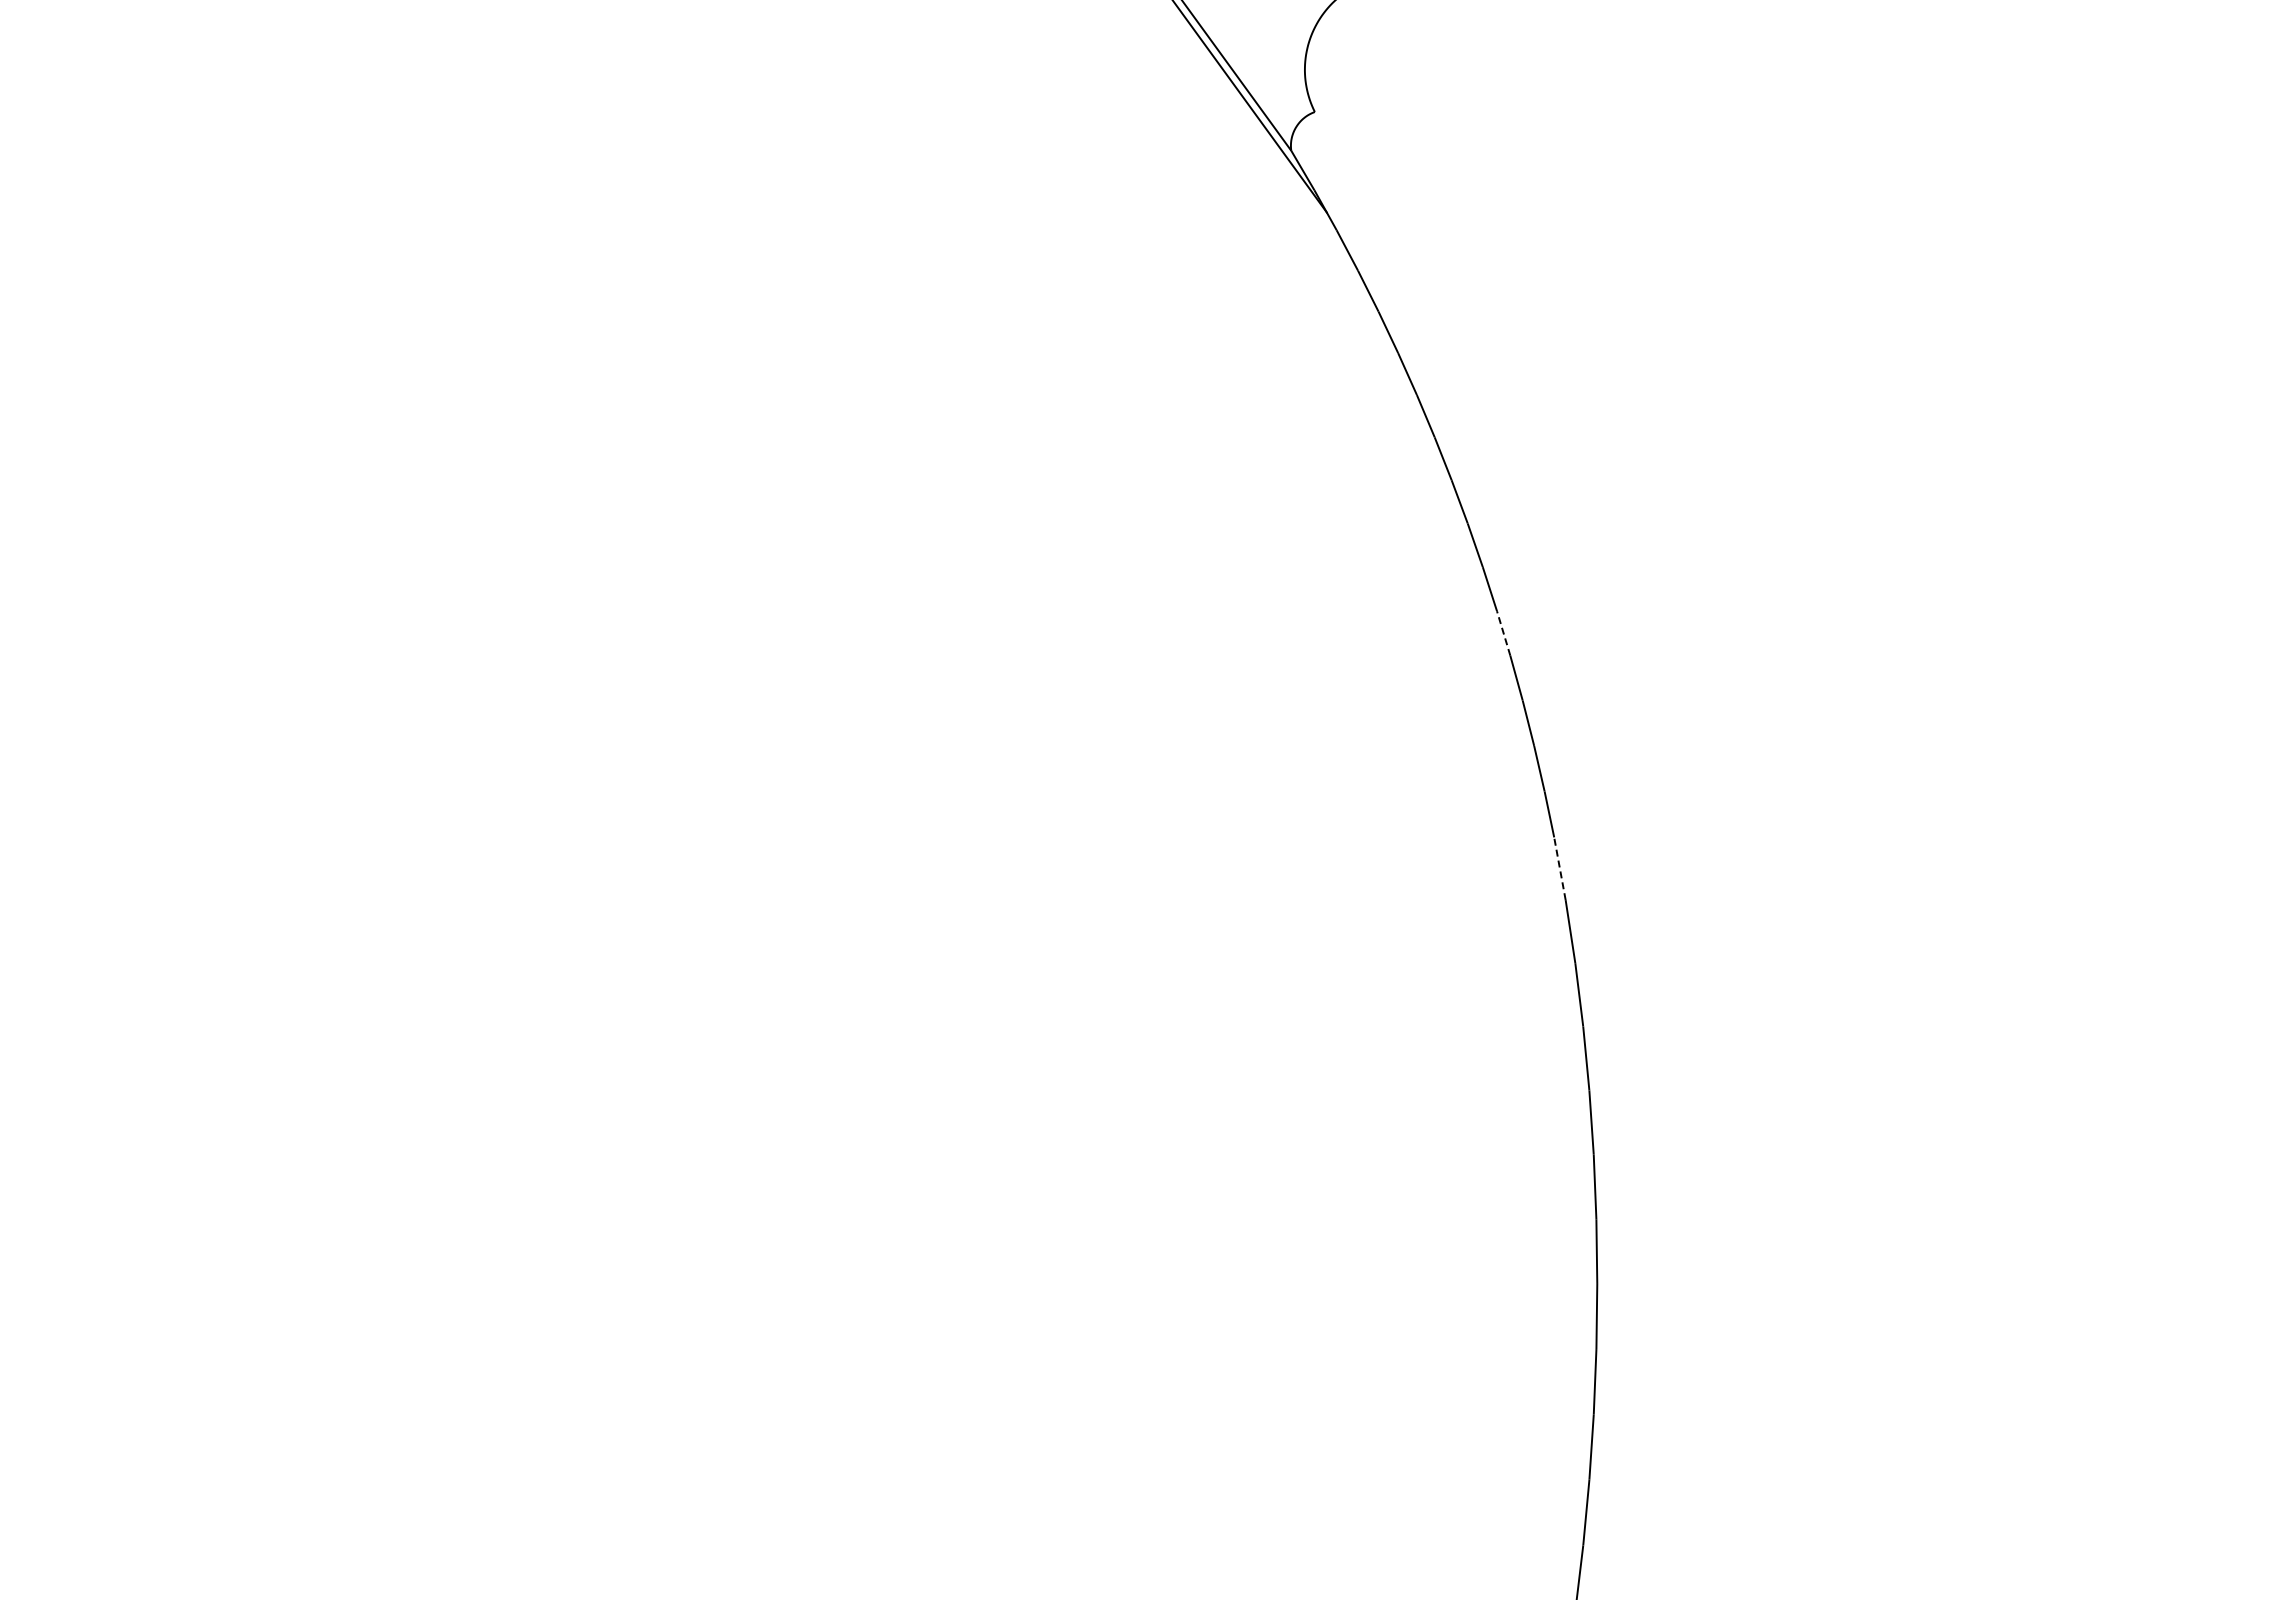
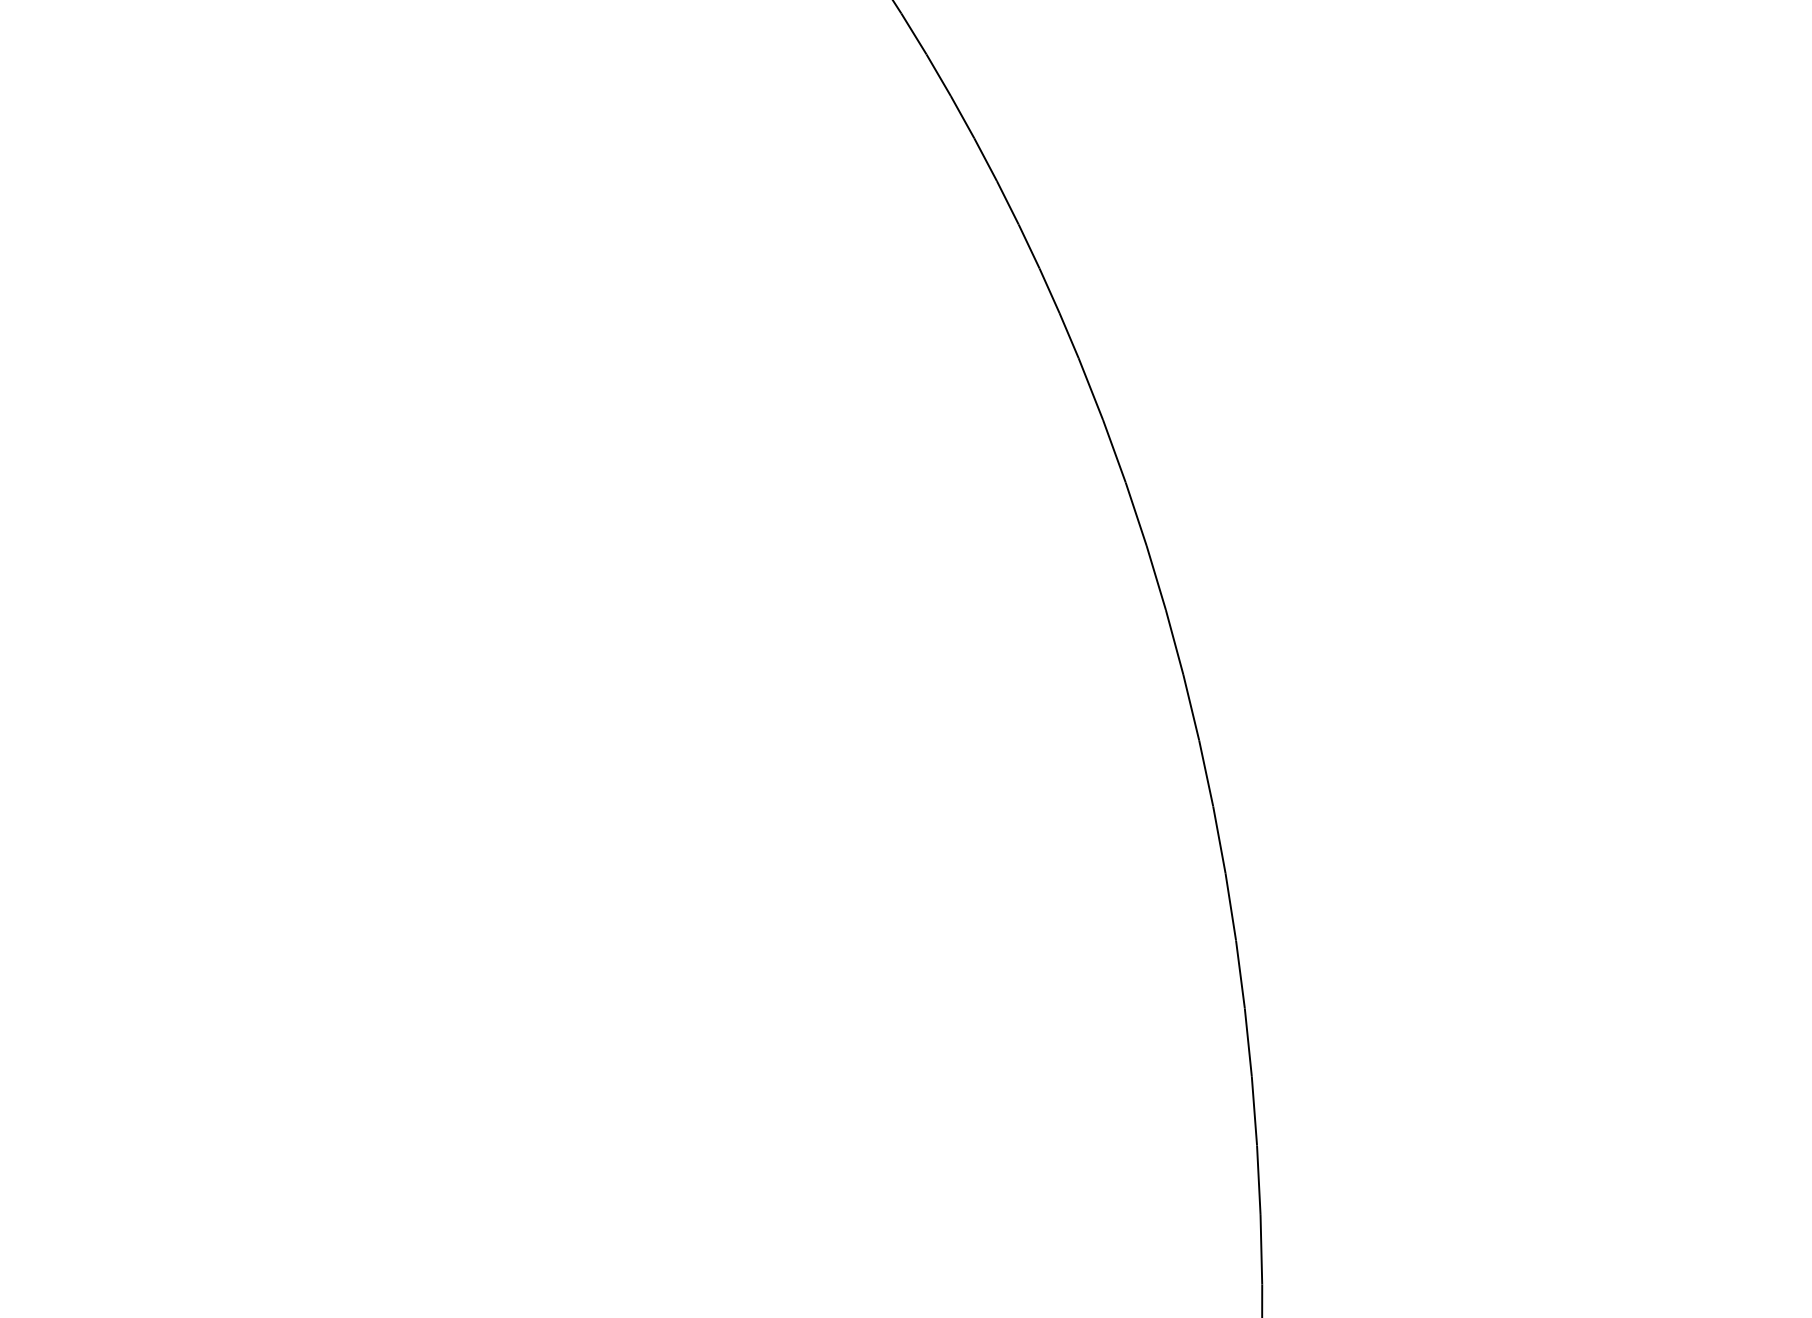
line: (1503, 633) -> (985, 159), dashed -> solid
line: (1559, 868) -> (1090, 388), dashed -> solid

